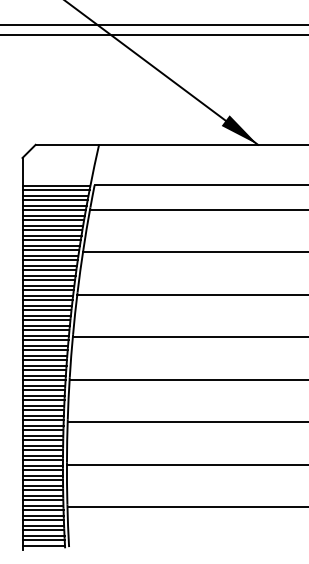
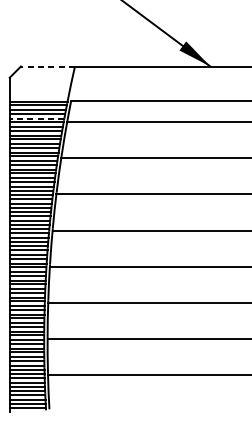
line: (67, 144) -> (48, 66), solid -> dashed
line: (54, 205) -> (36, 118), solid -> dashed

